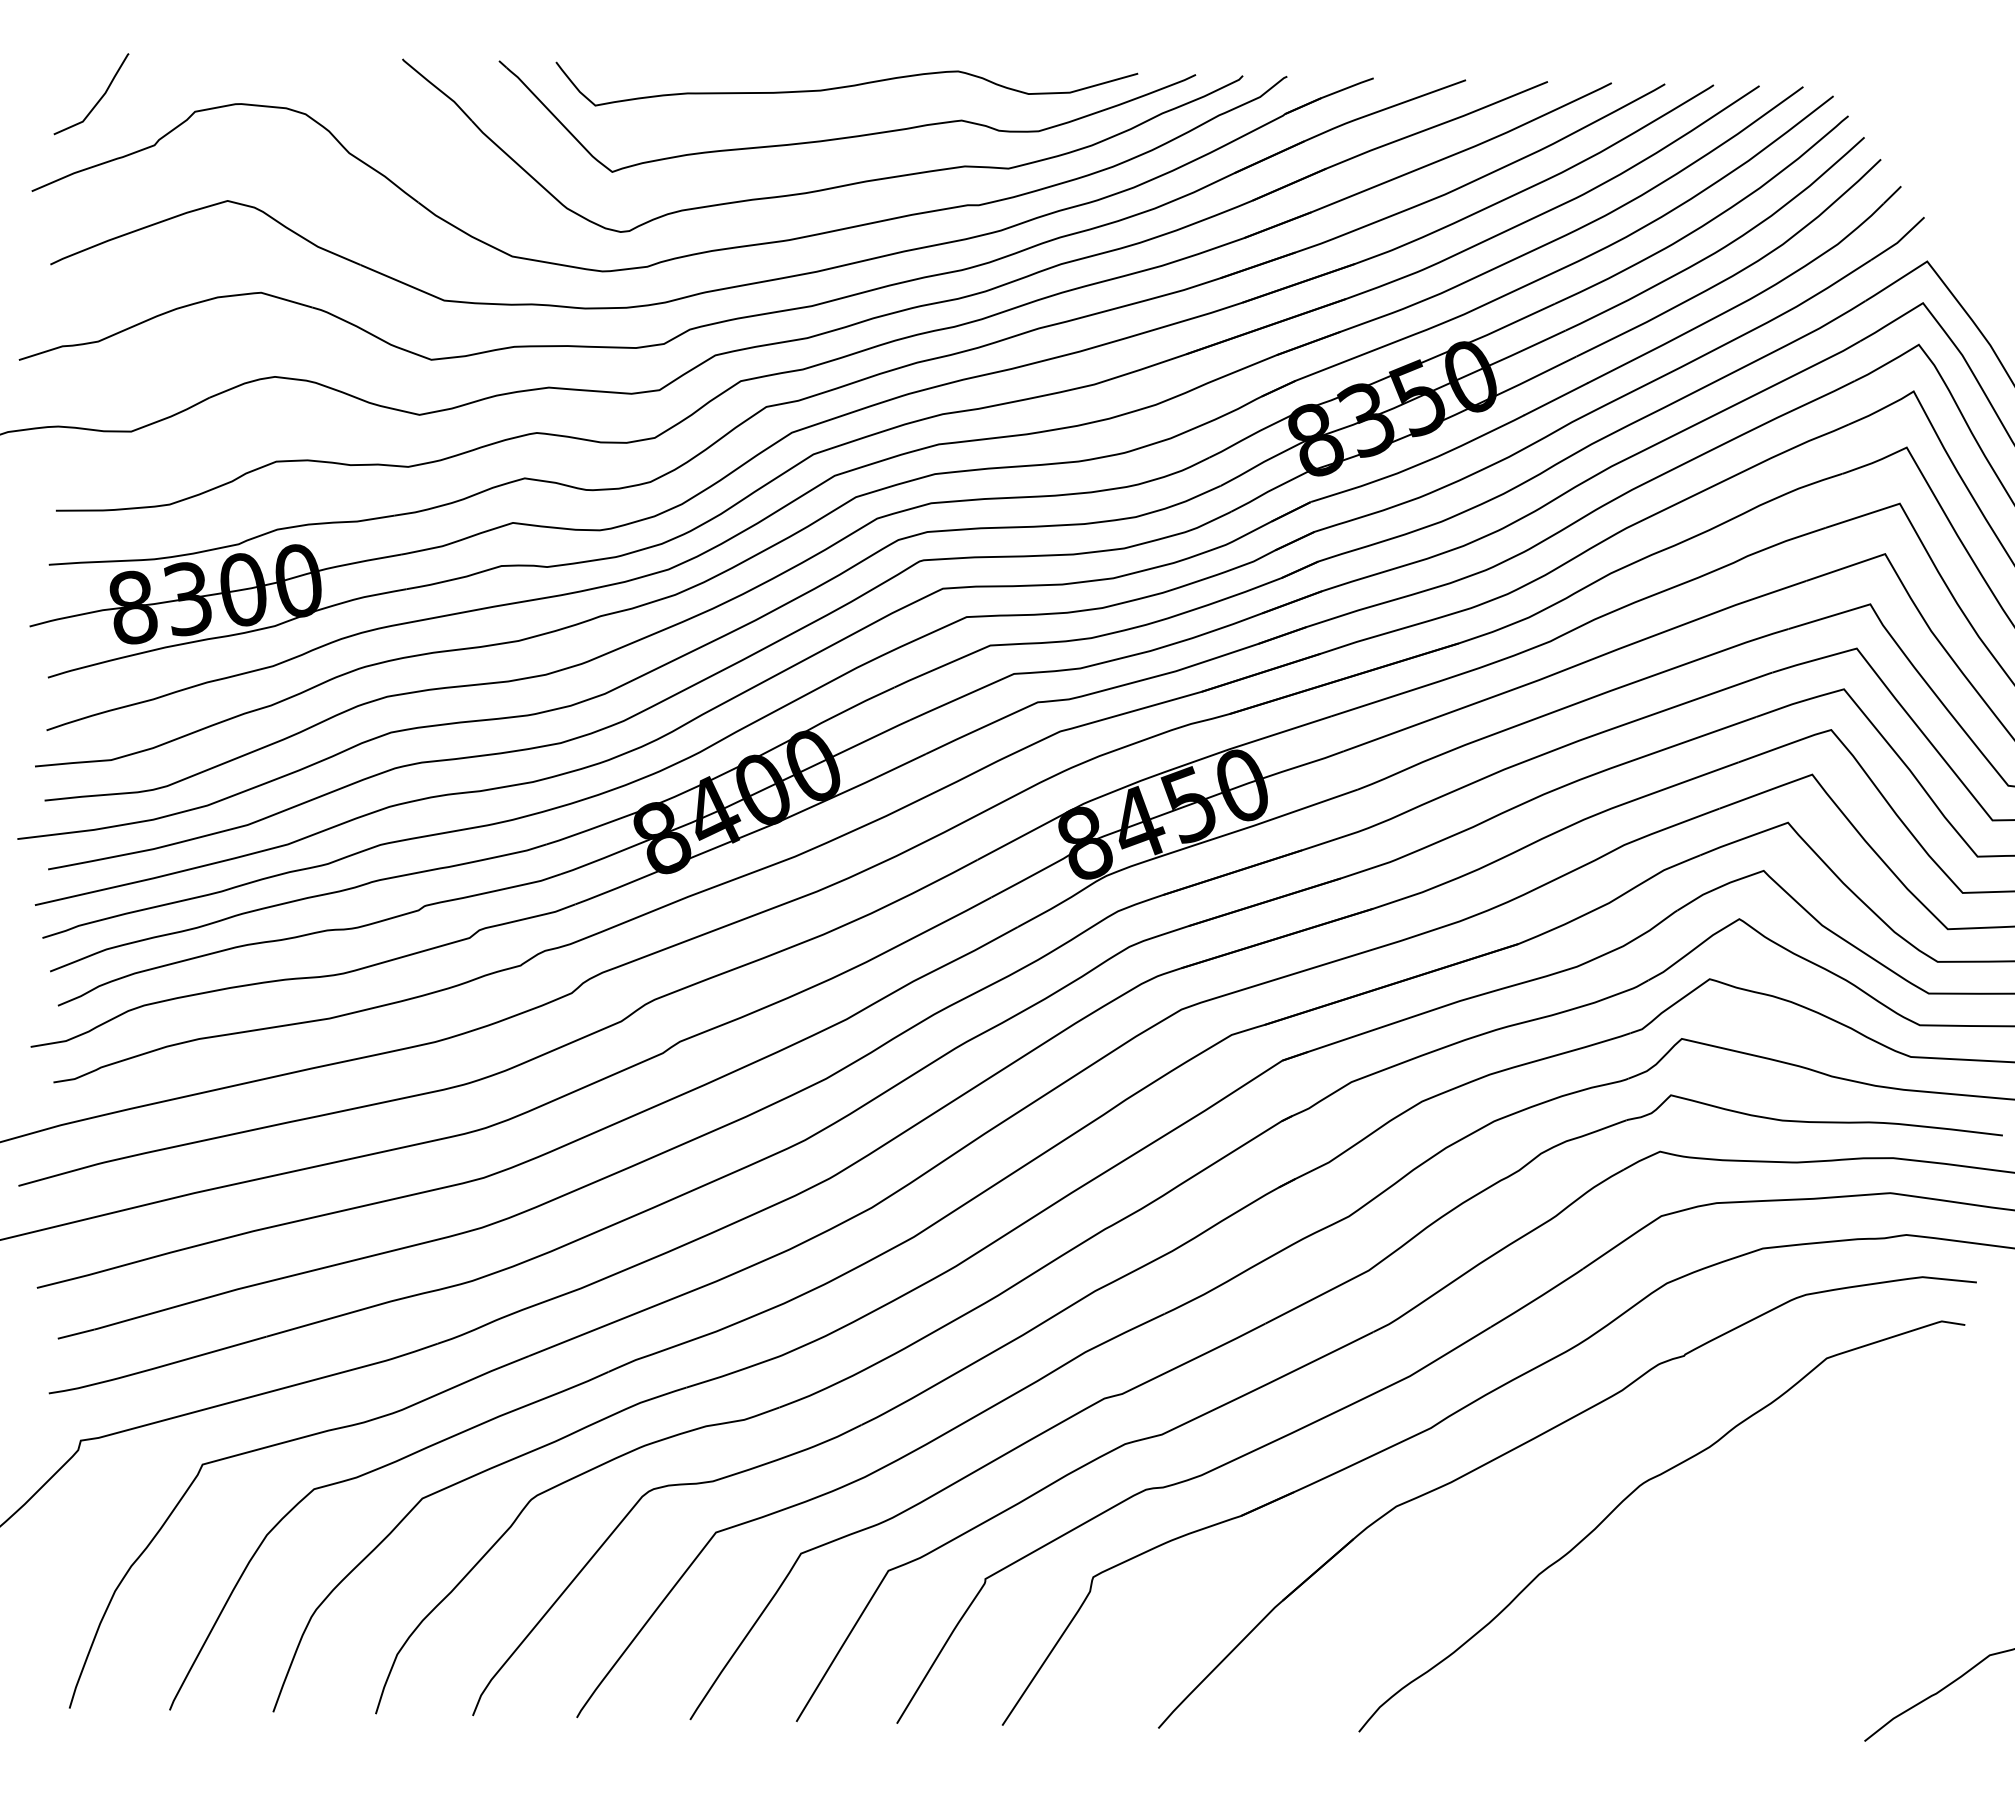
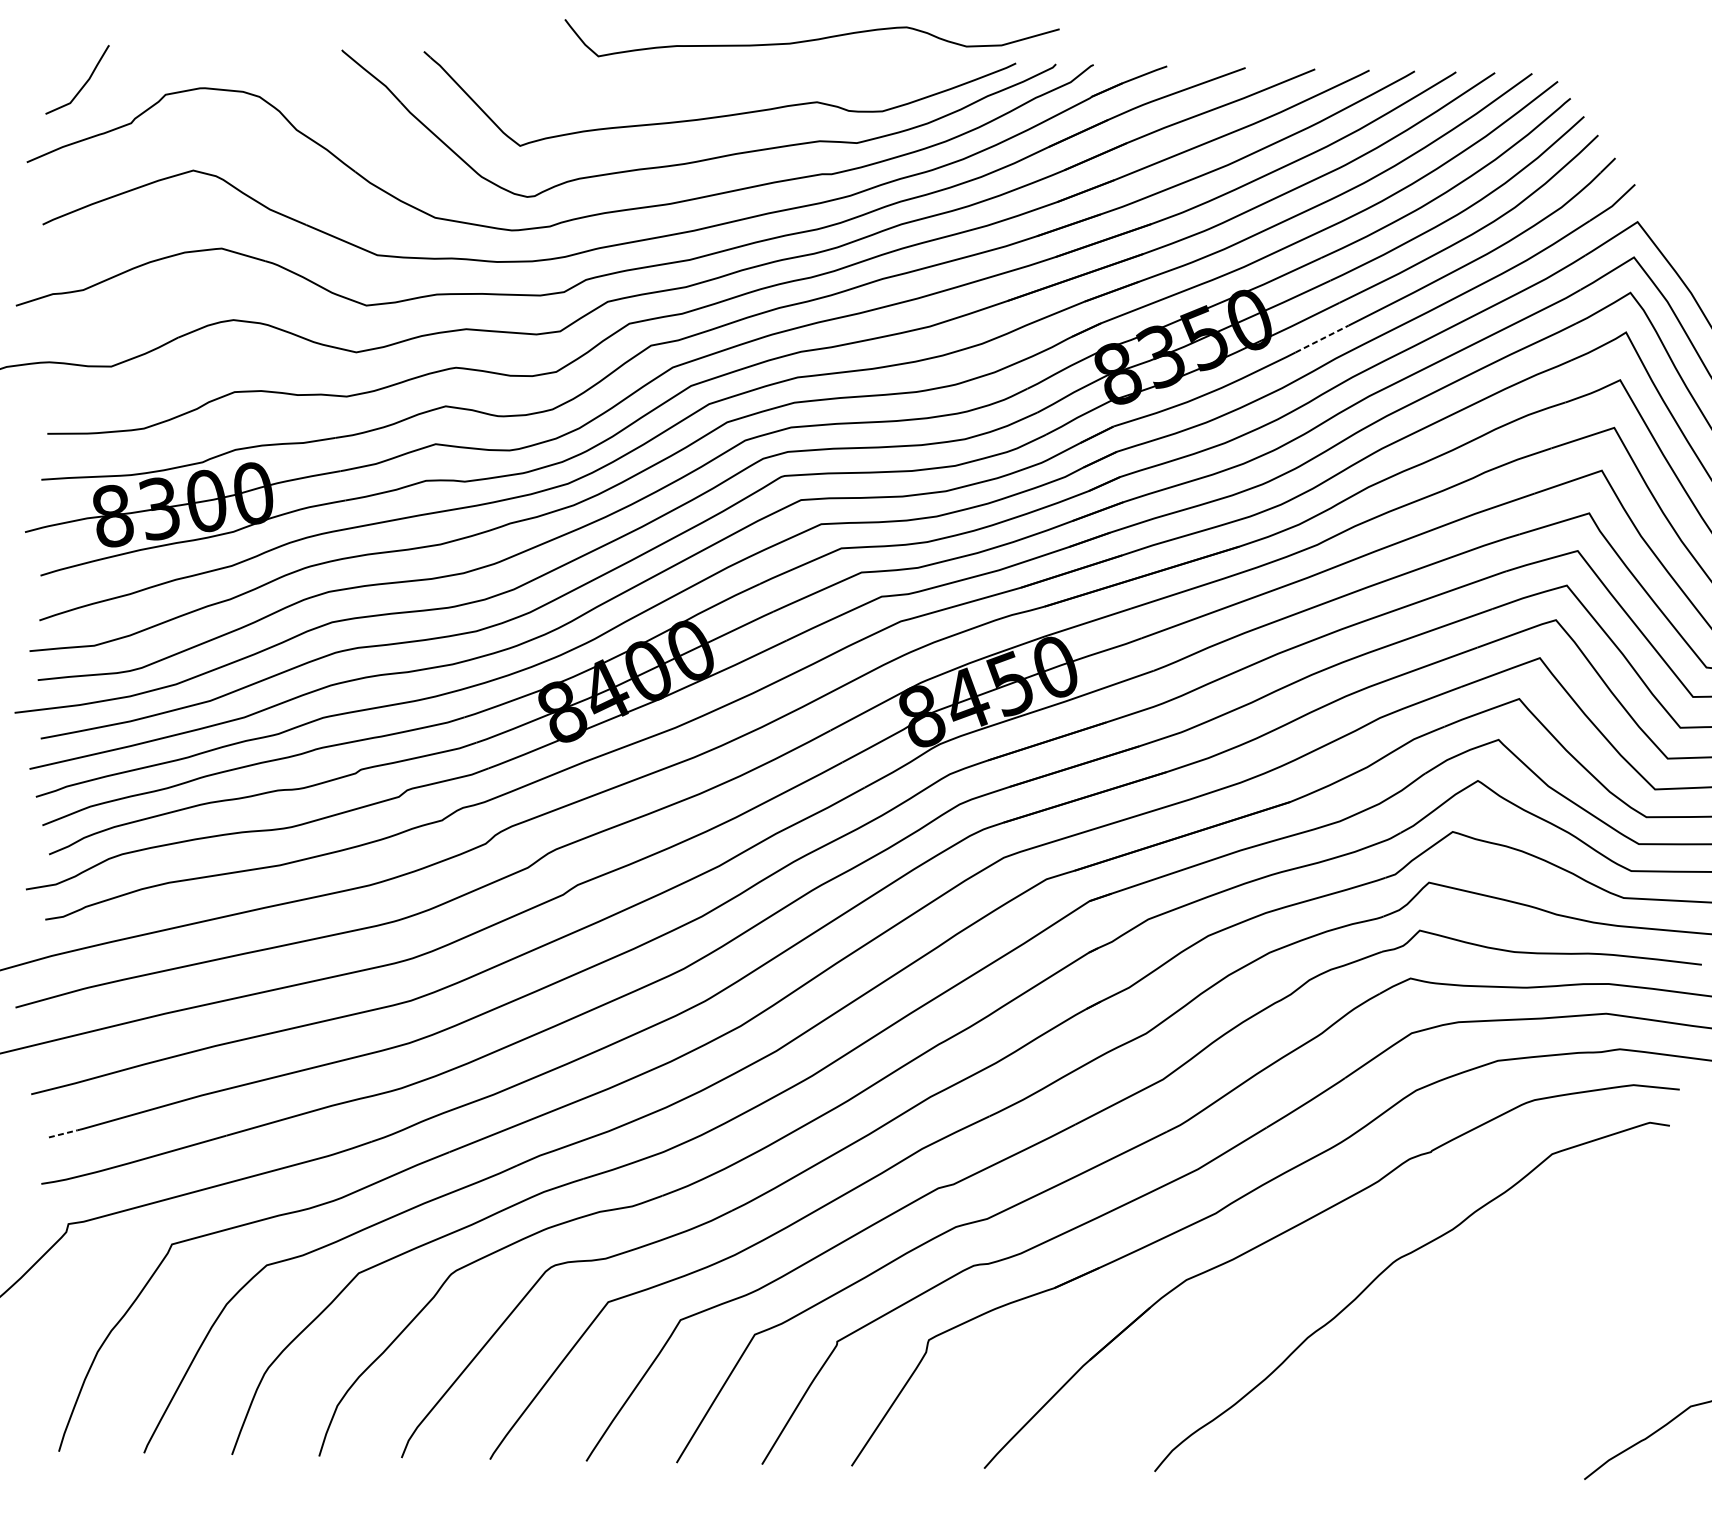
curve: (846, 85) -> (811, 39), moved
line: (1556, 398) -> (1322, 338), solid -> dashed
line: (77, 1333) -> (65, 1133), solid -> dashed

